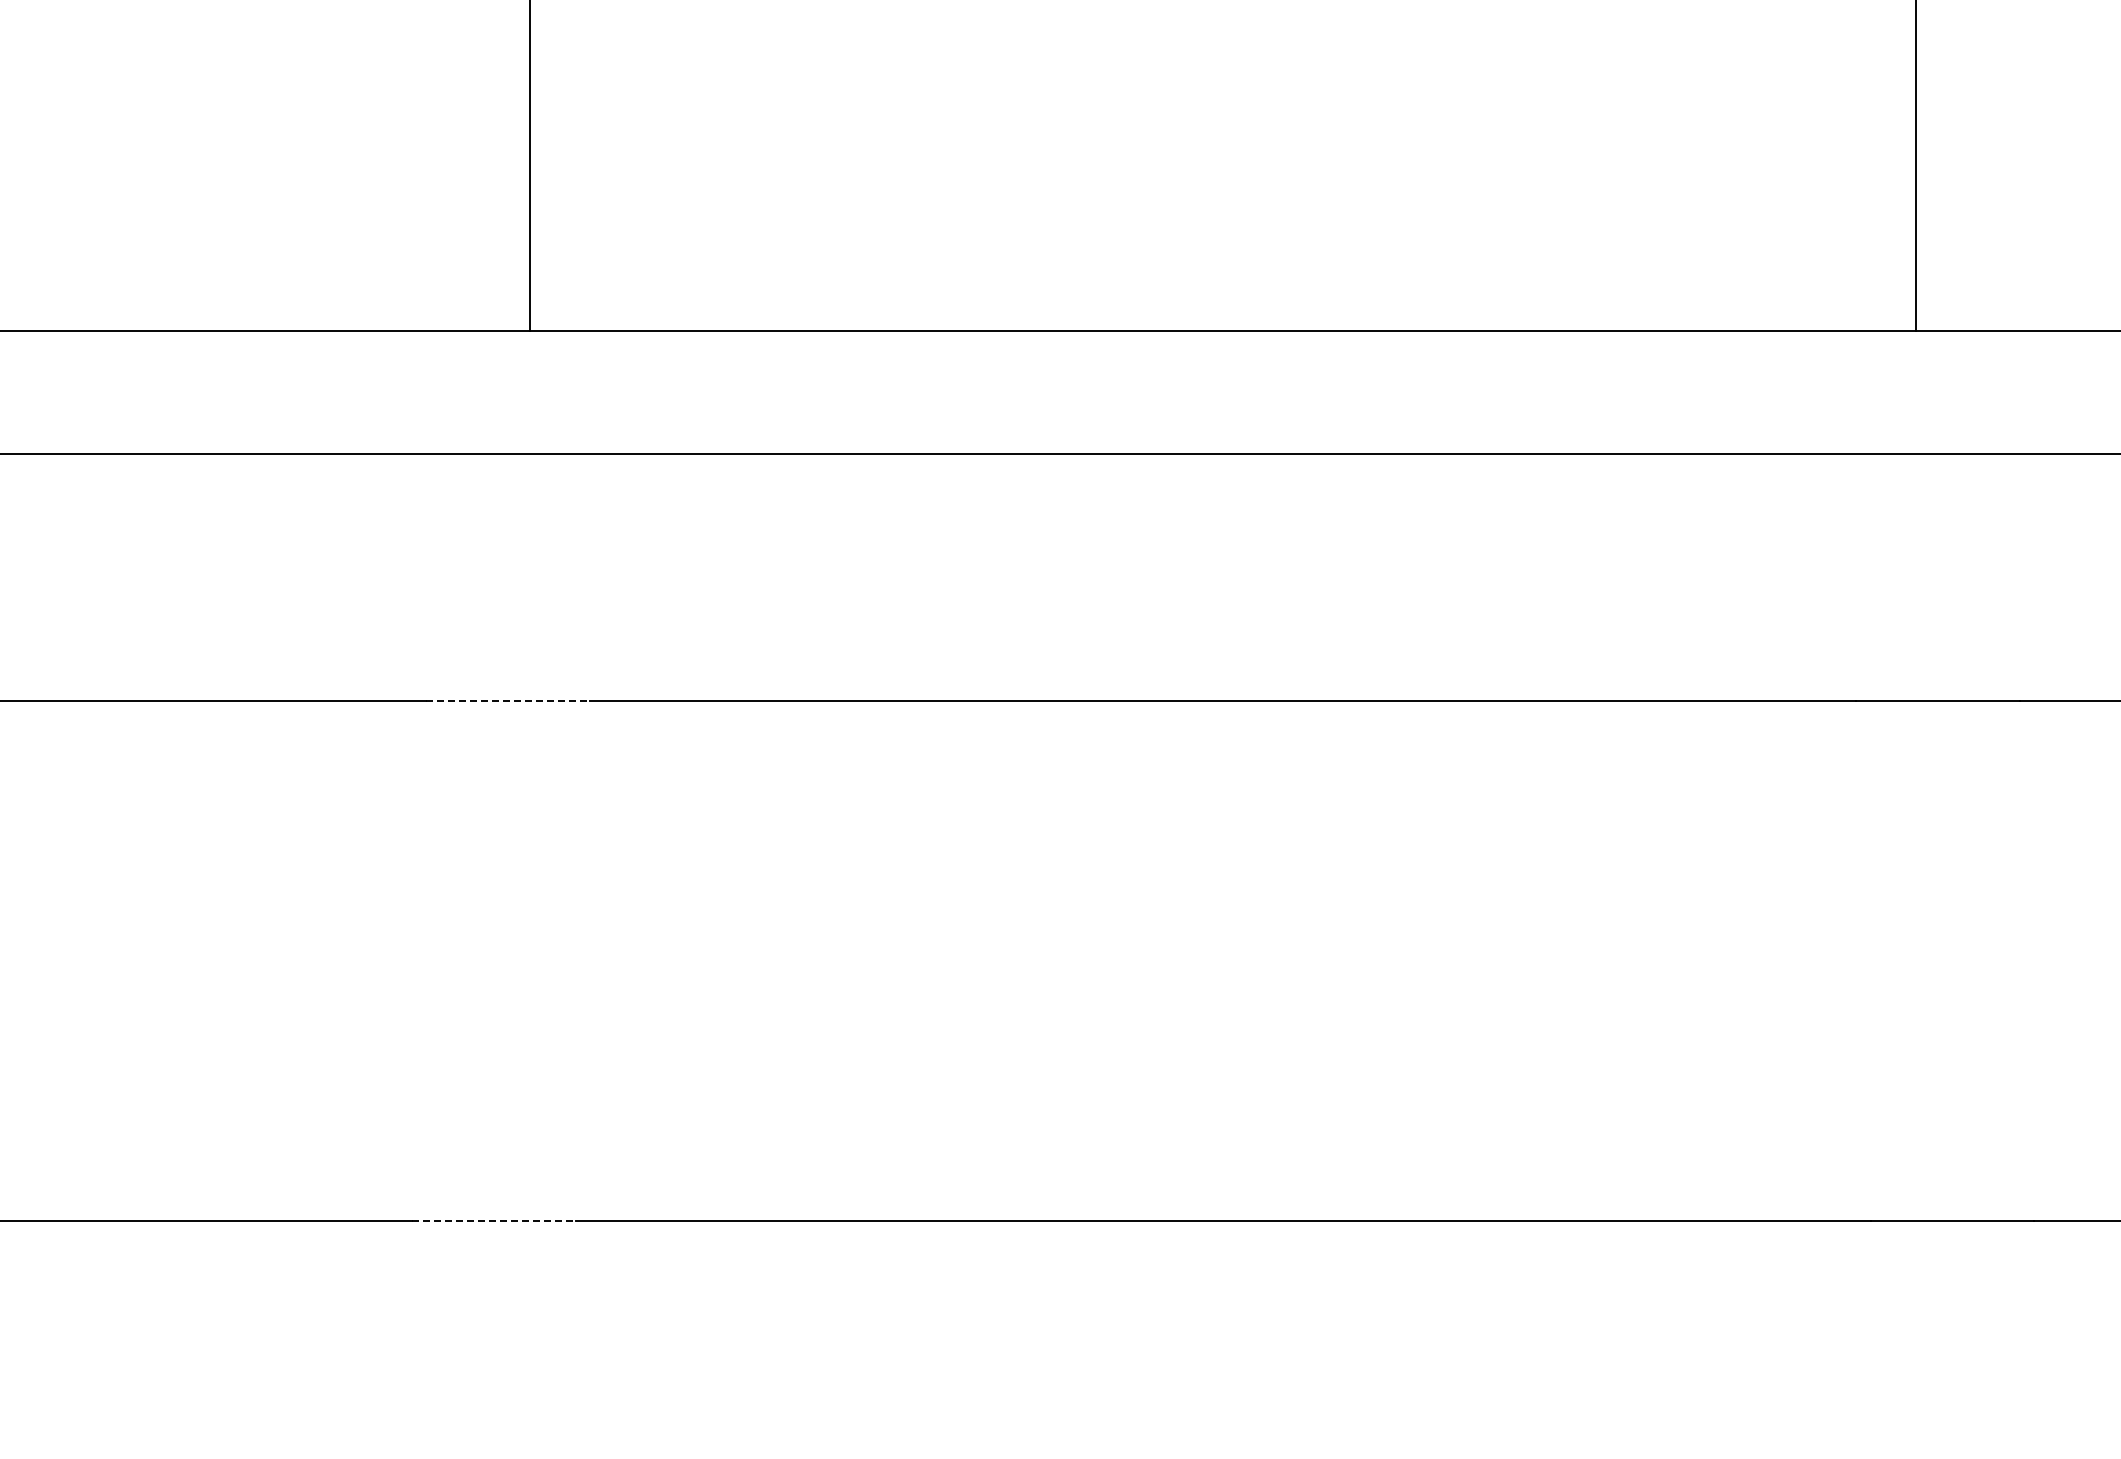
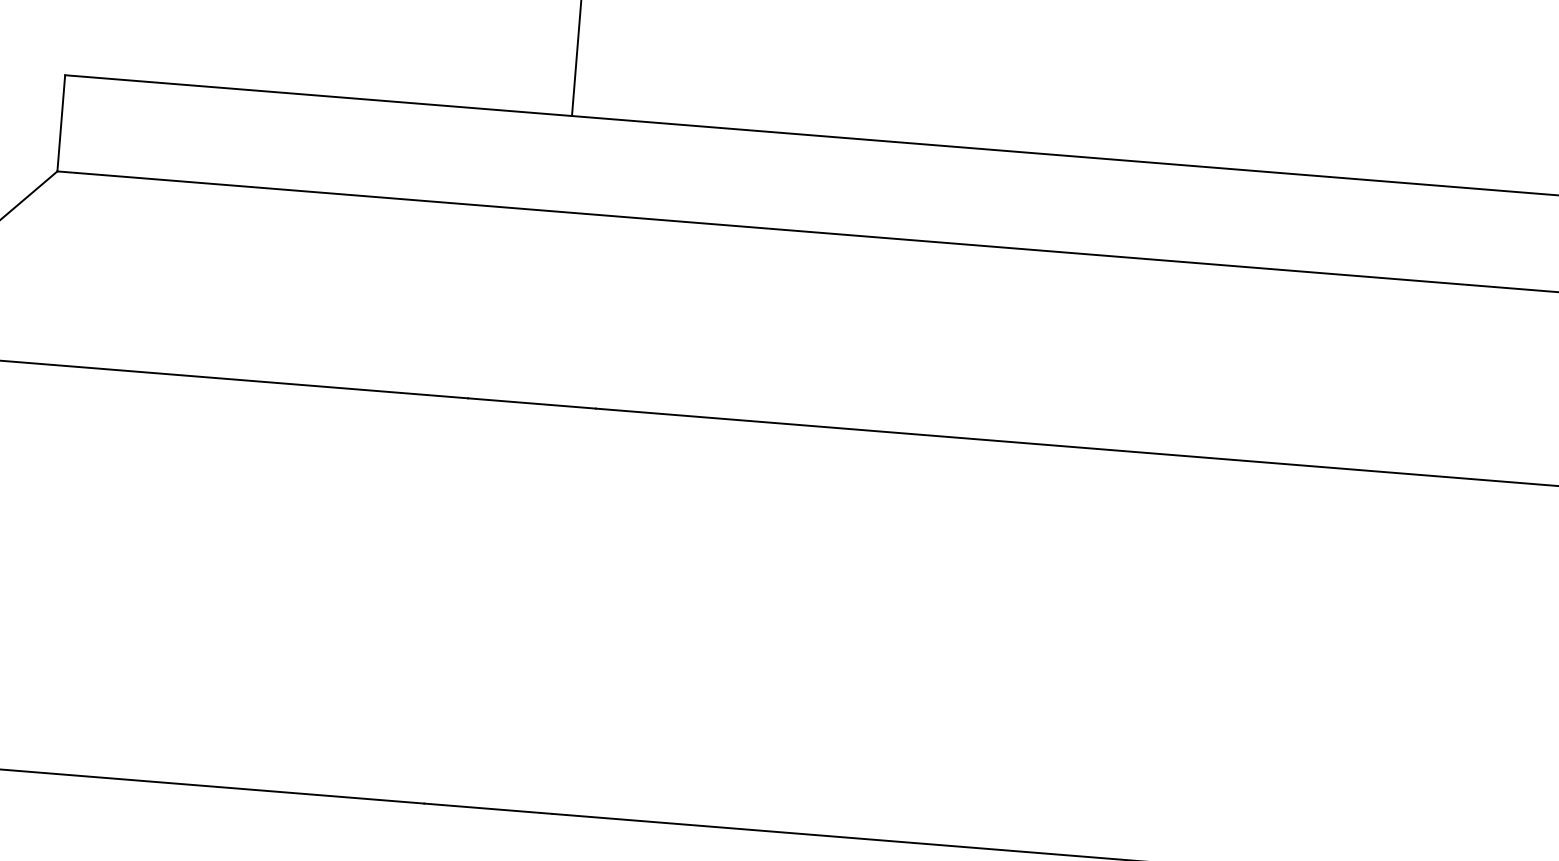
line: (508, 701) -> (532, 403), dashed -> solid
line: (493, 1221) -> (487, 808), dashed -> solid

